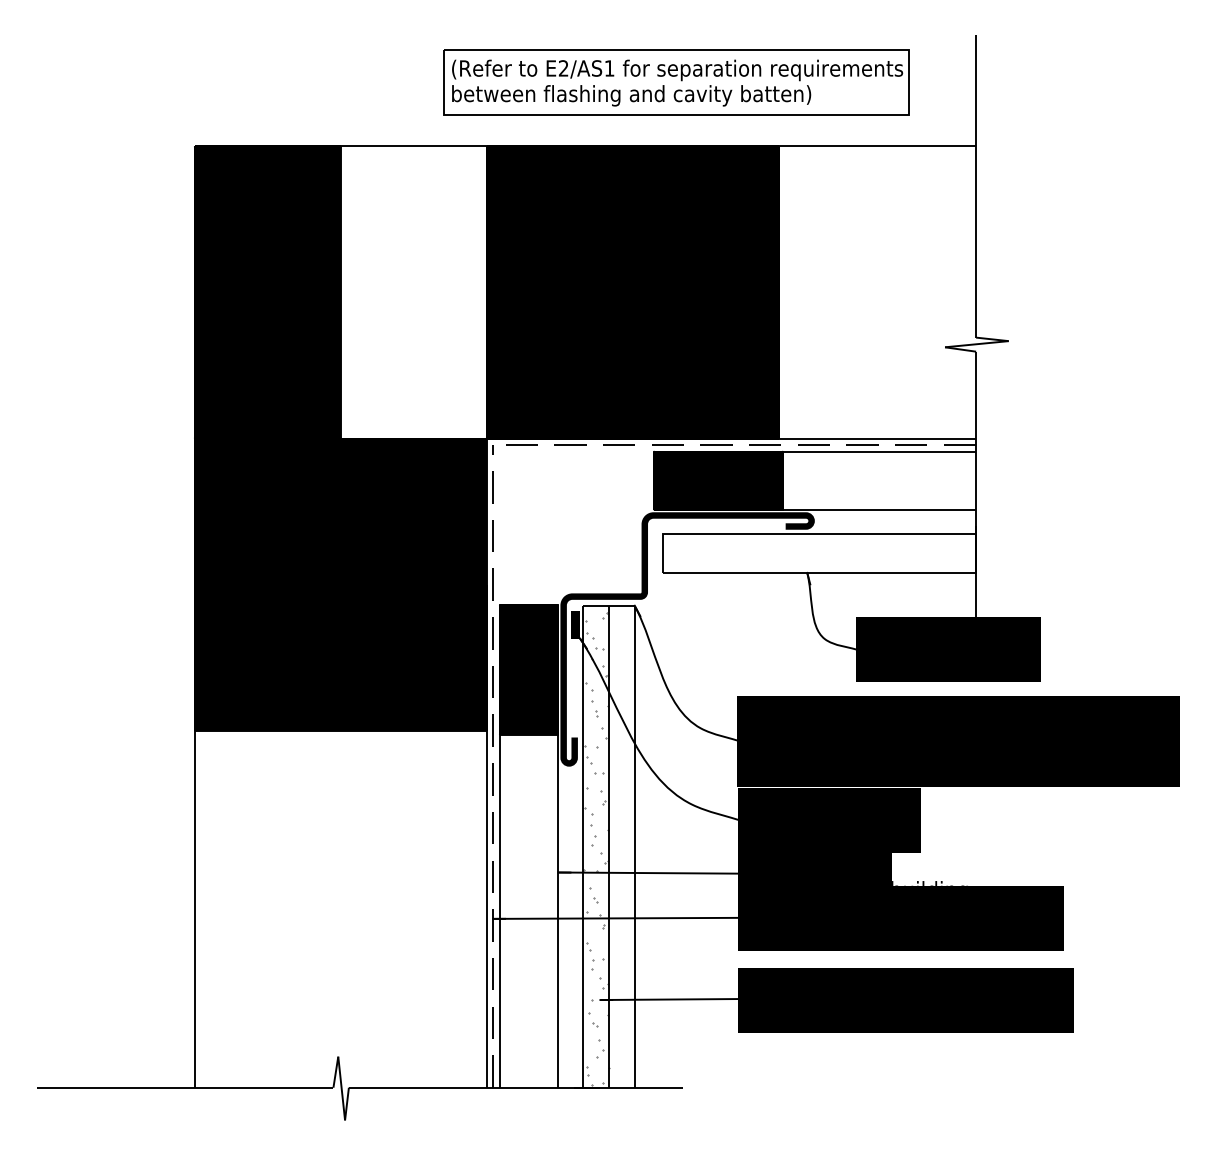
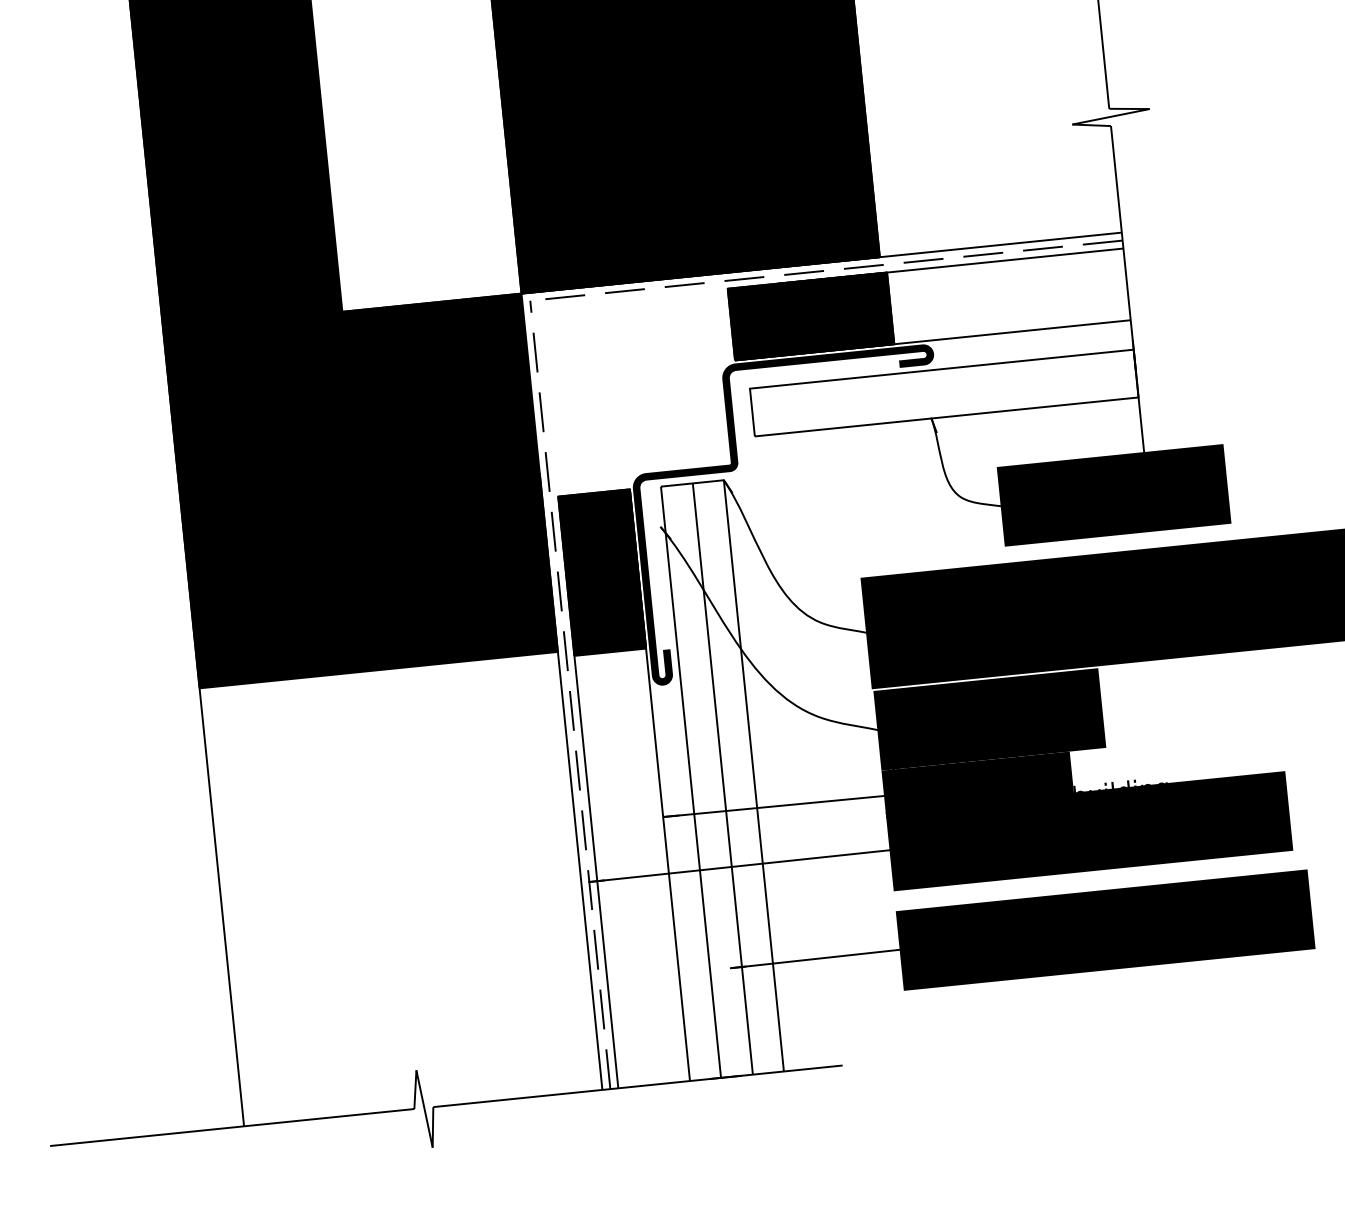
fill: (575, 624) -> (653, 510), removed
hatch: (596, 849) -> (707, 784), removed

